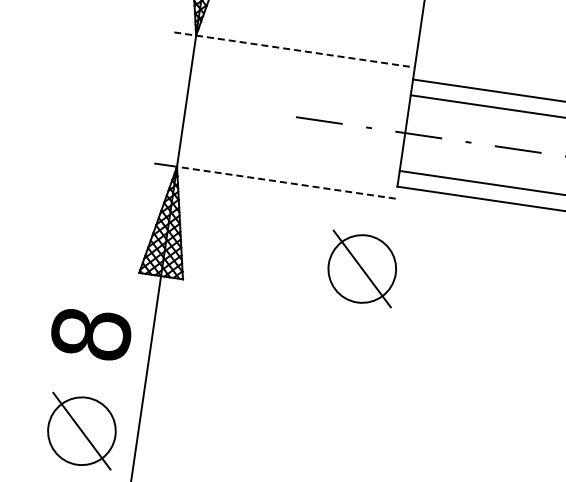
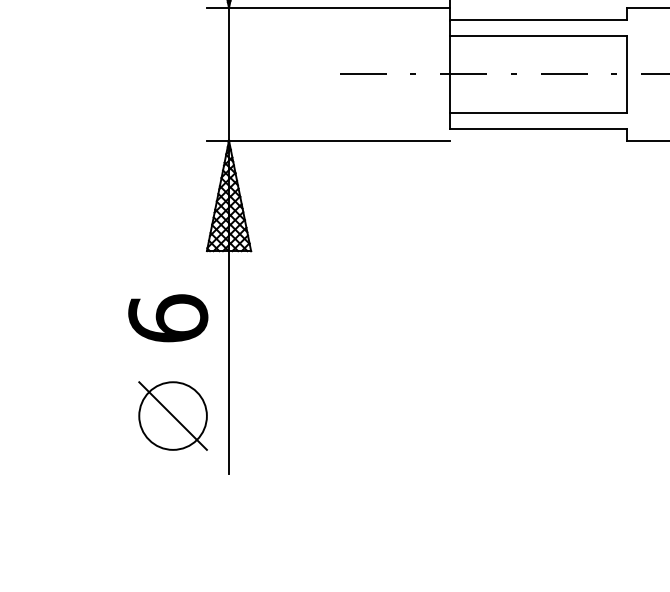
line: (294, 50) -> (328, 8), dashed -> solid
line: (286, 182) -> (339, 140), dashed -> solid
part: (361, 268) -> (426, 214), removed
text: (91, 334) -> (168, 318), 8 -> 6

